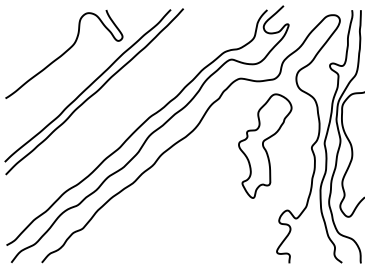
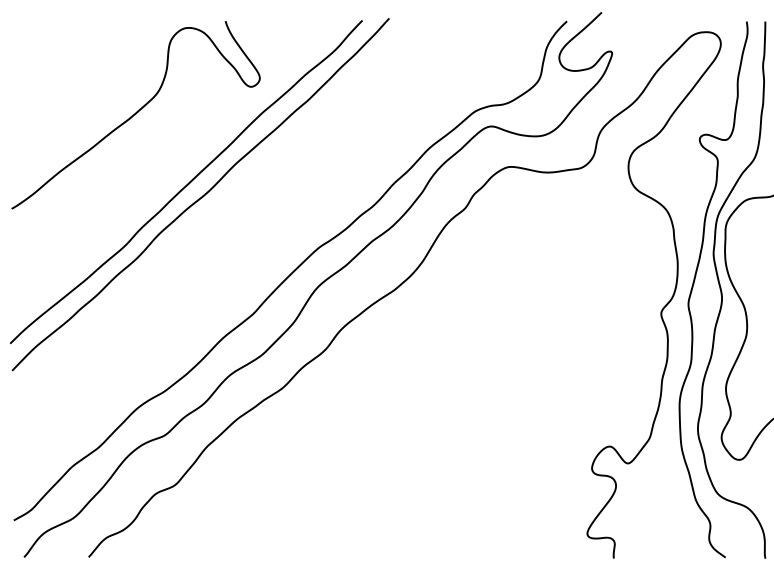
part: (265, 145) -> (563, 308), removed

